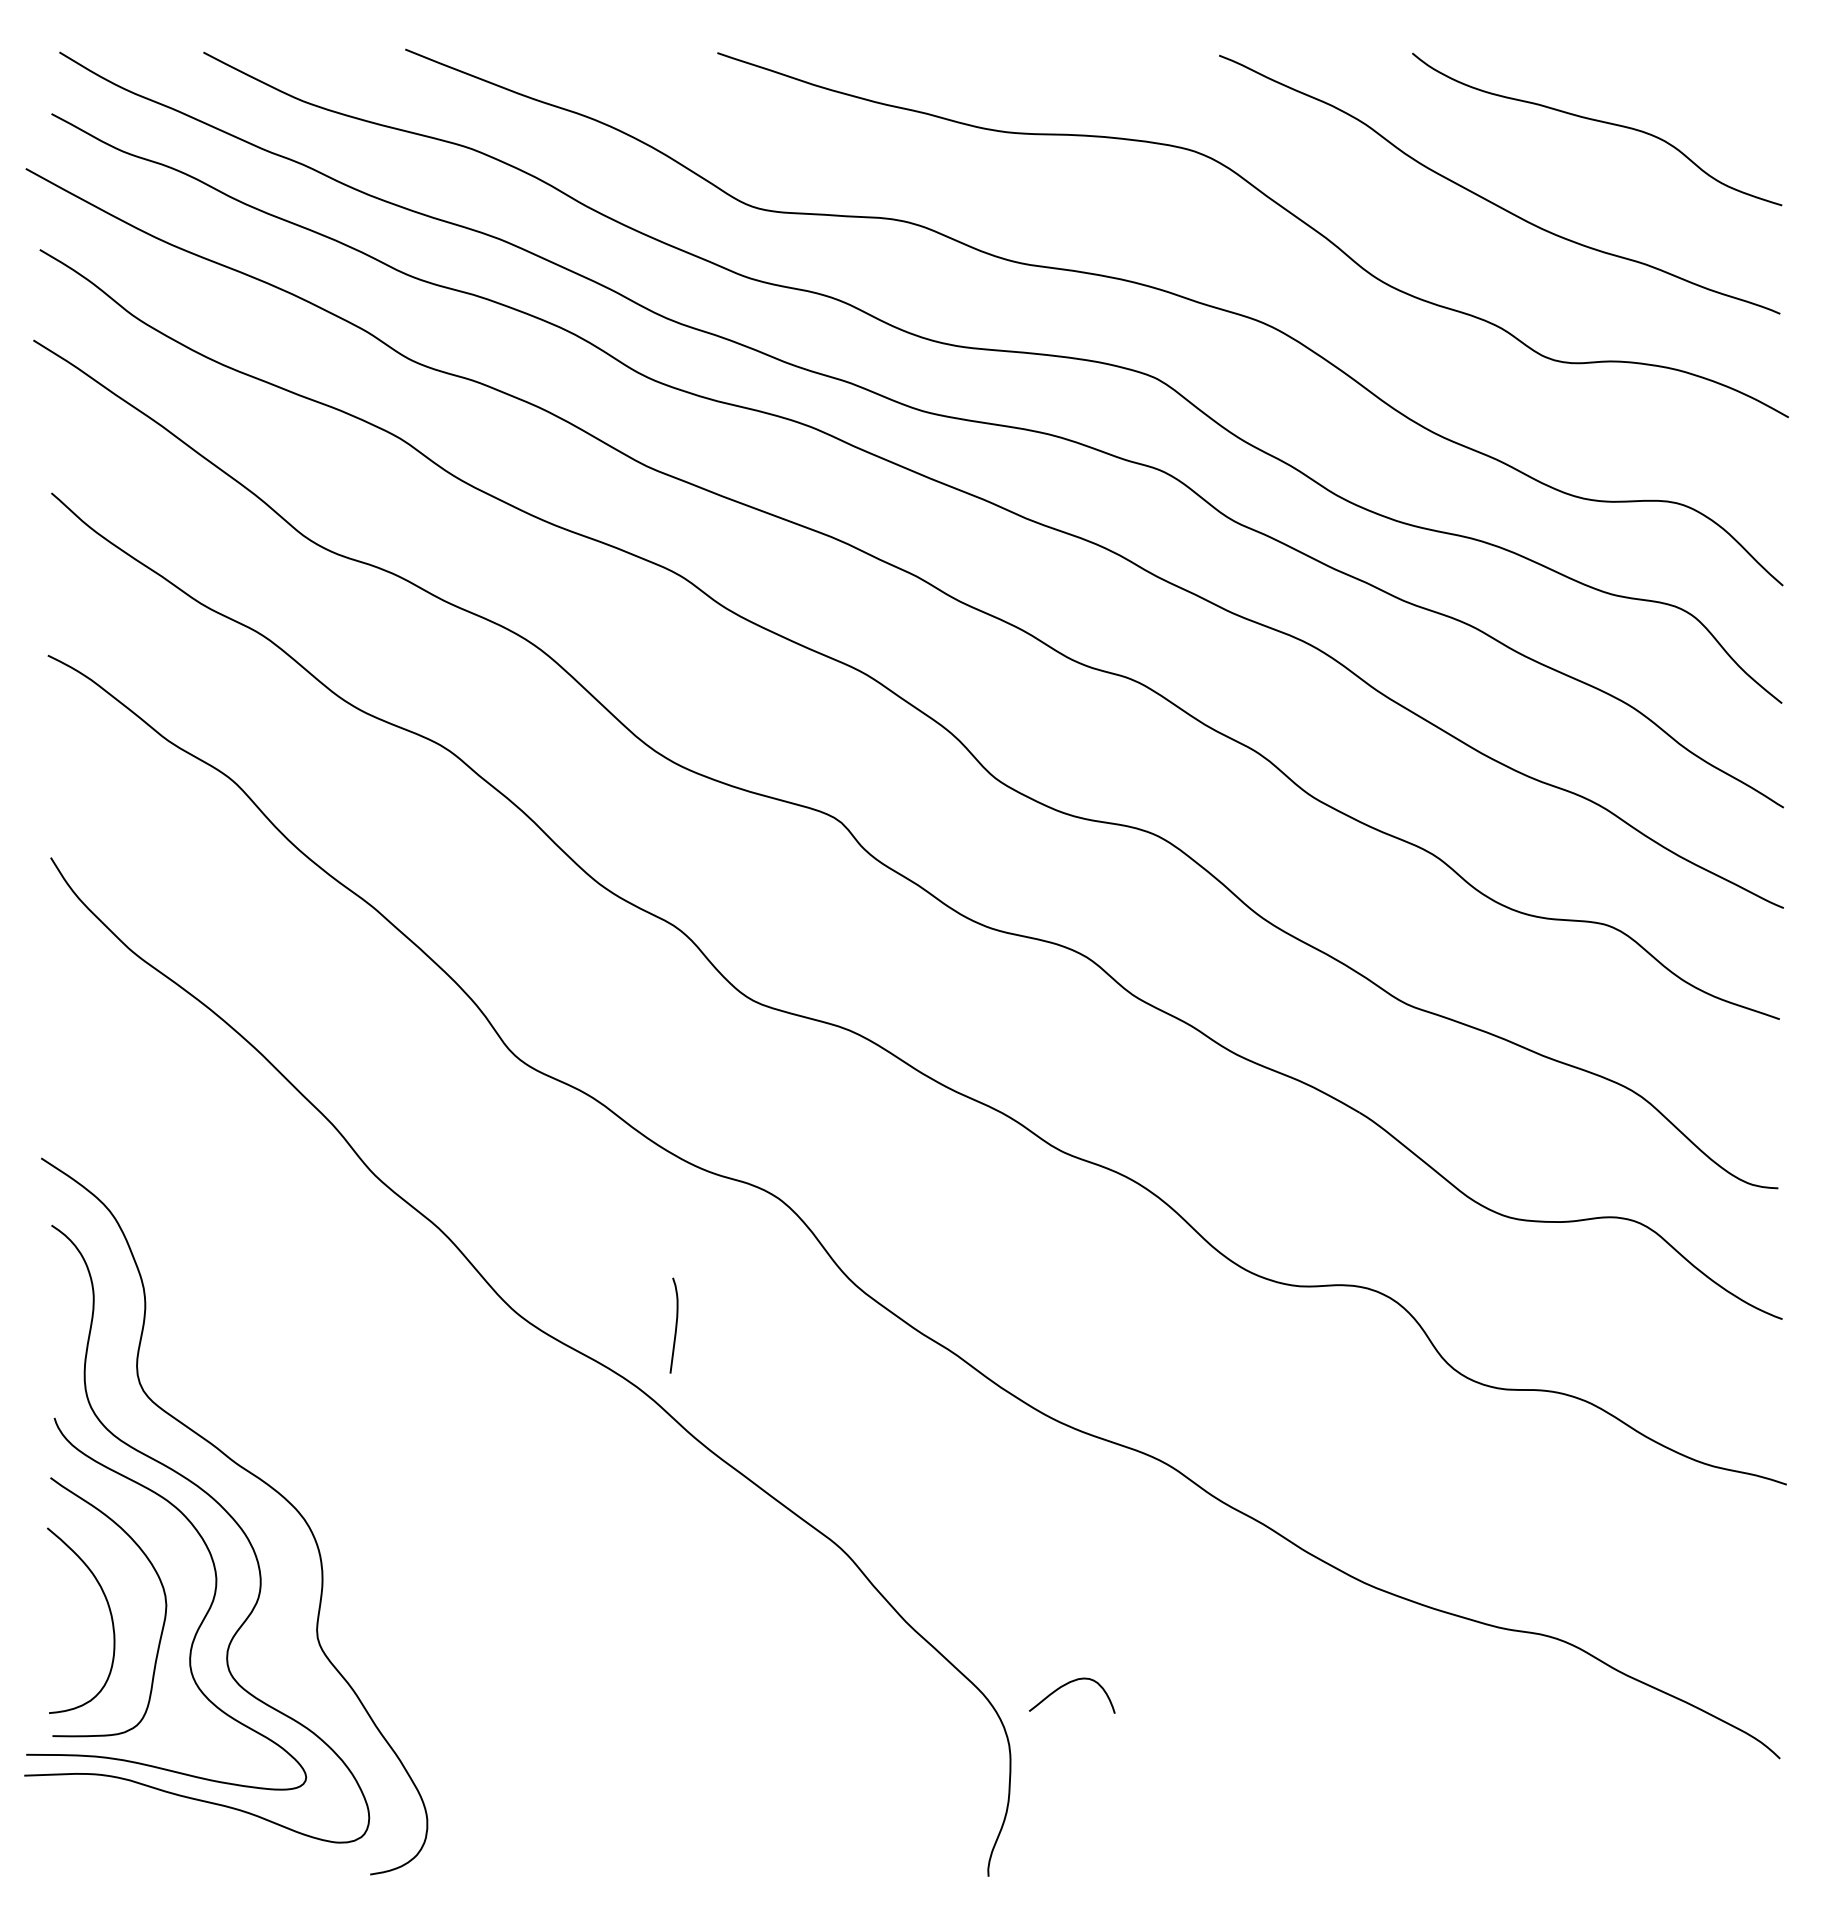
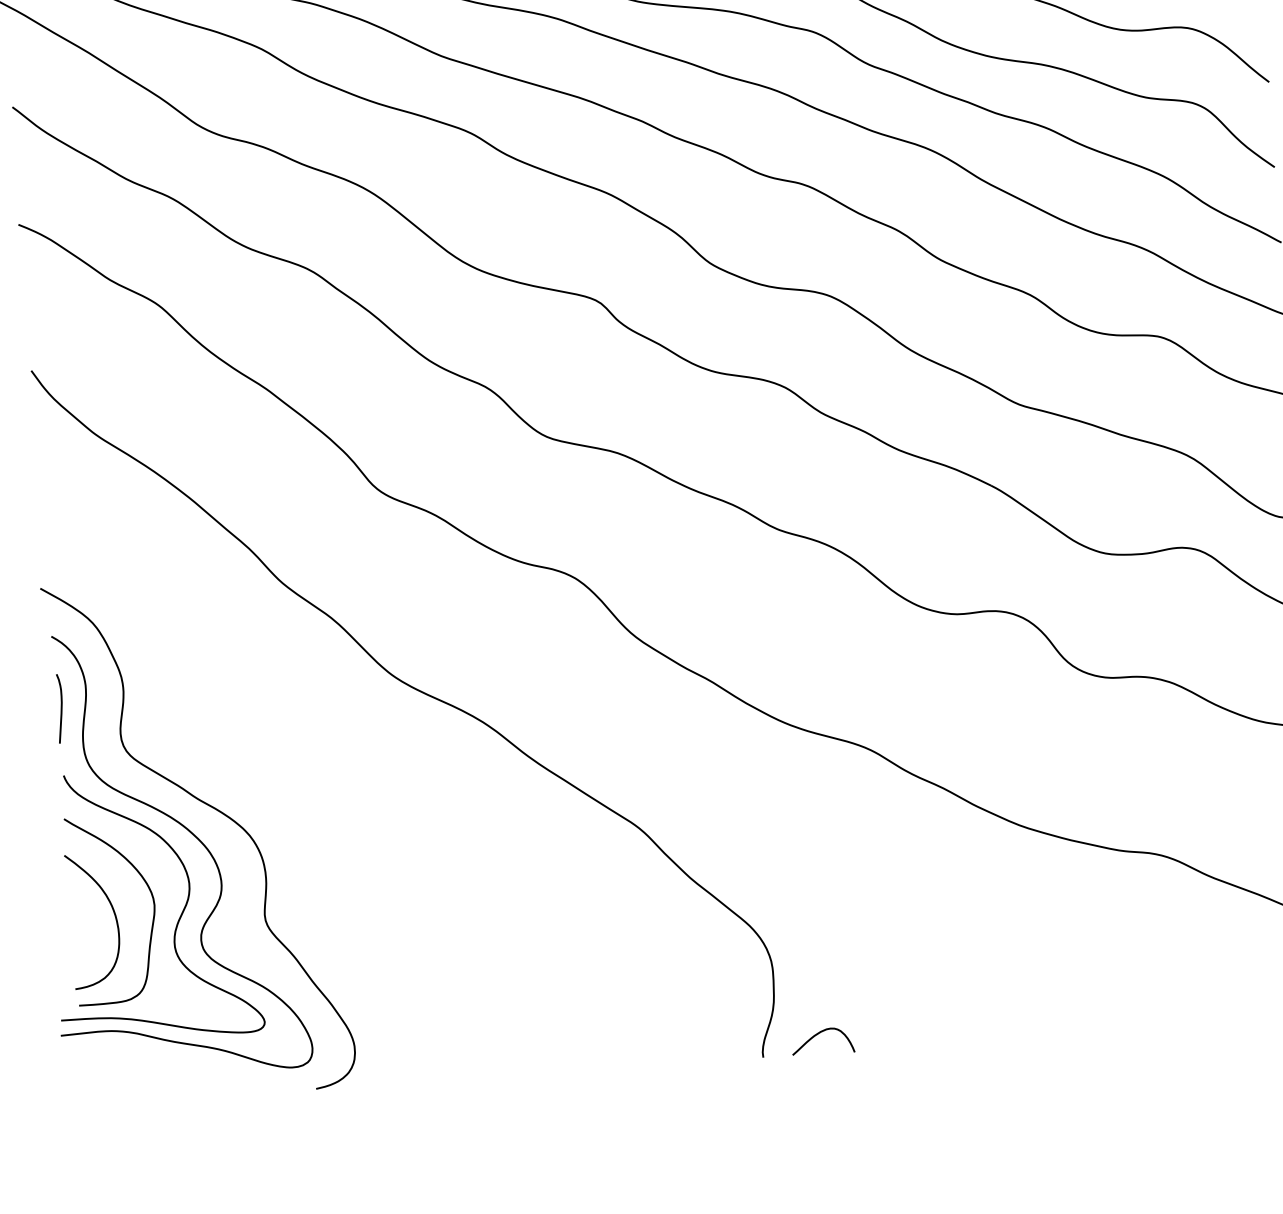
curve: (675, 1325) -> (60, 708), moved
curve: (1066, 1685) -> (818, 1034), moved

